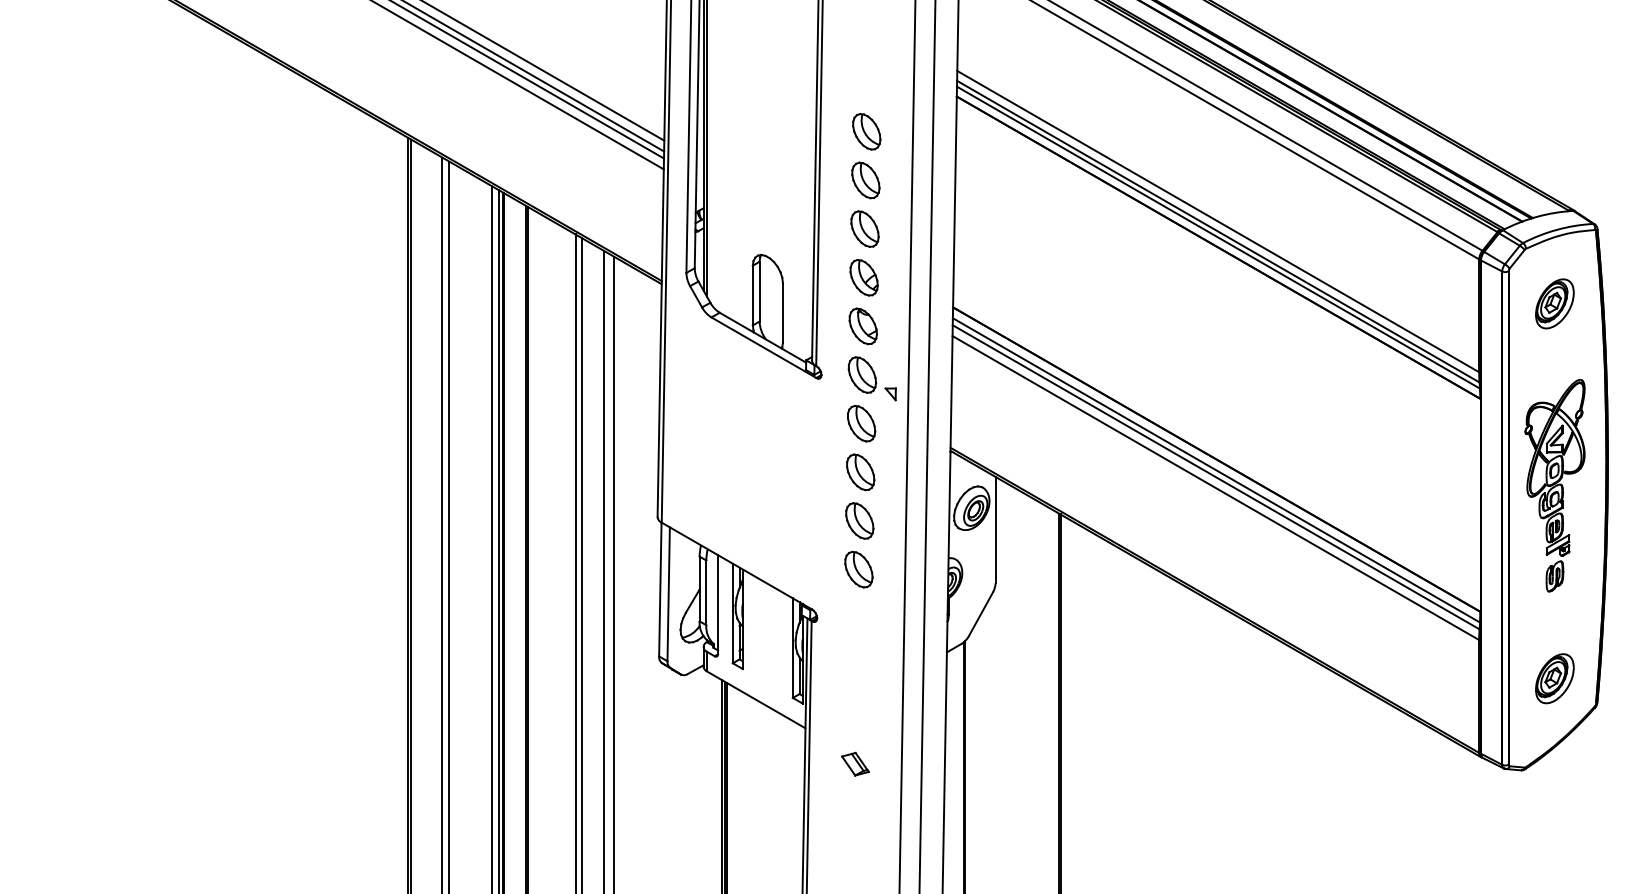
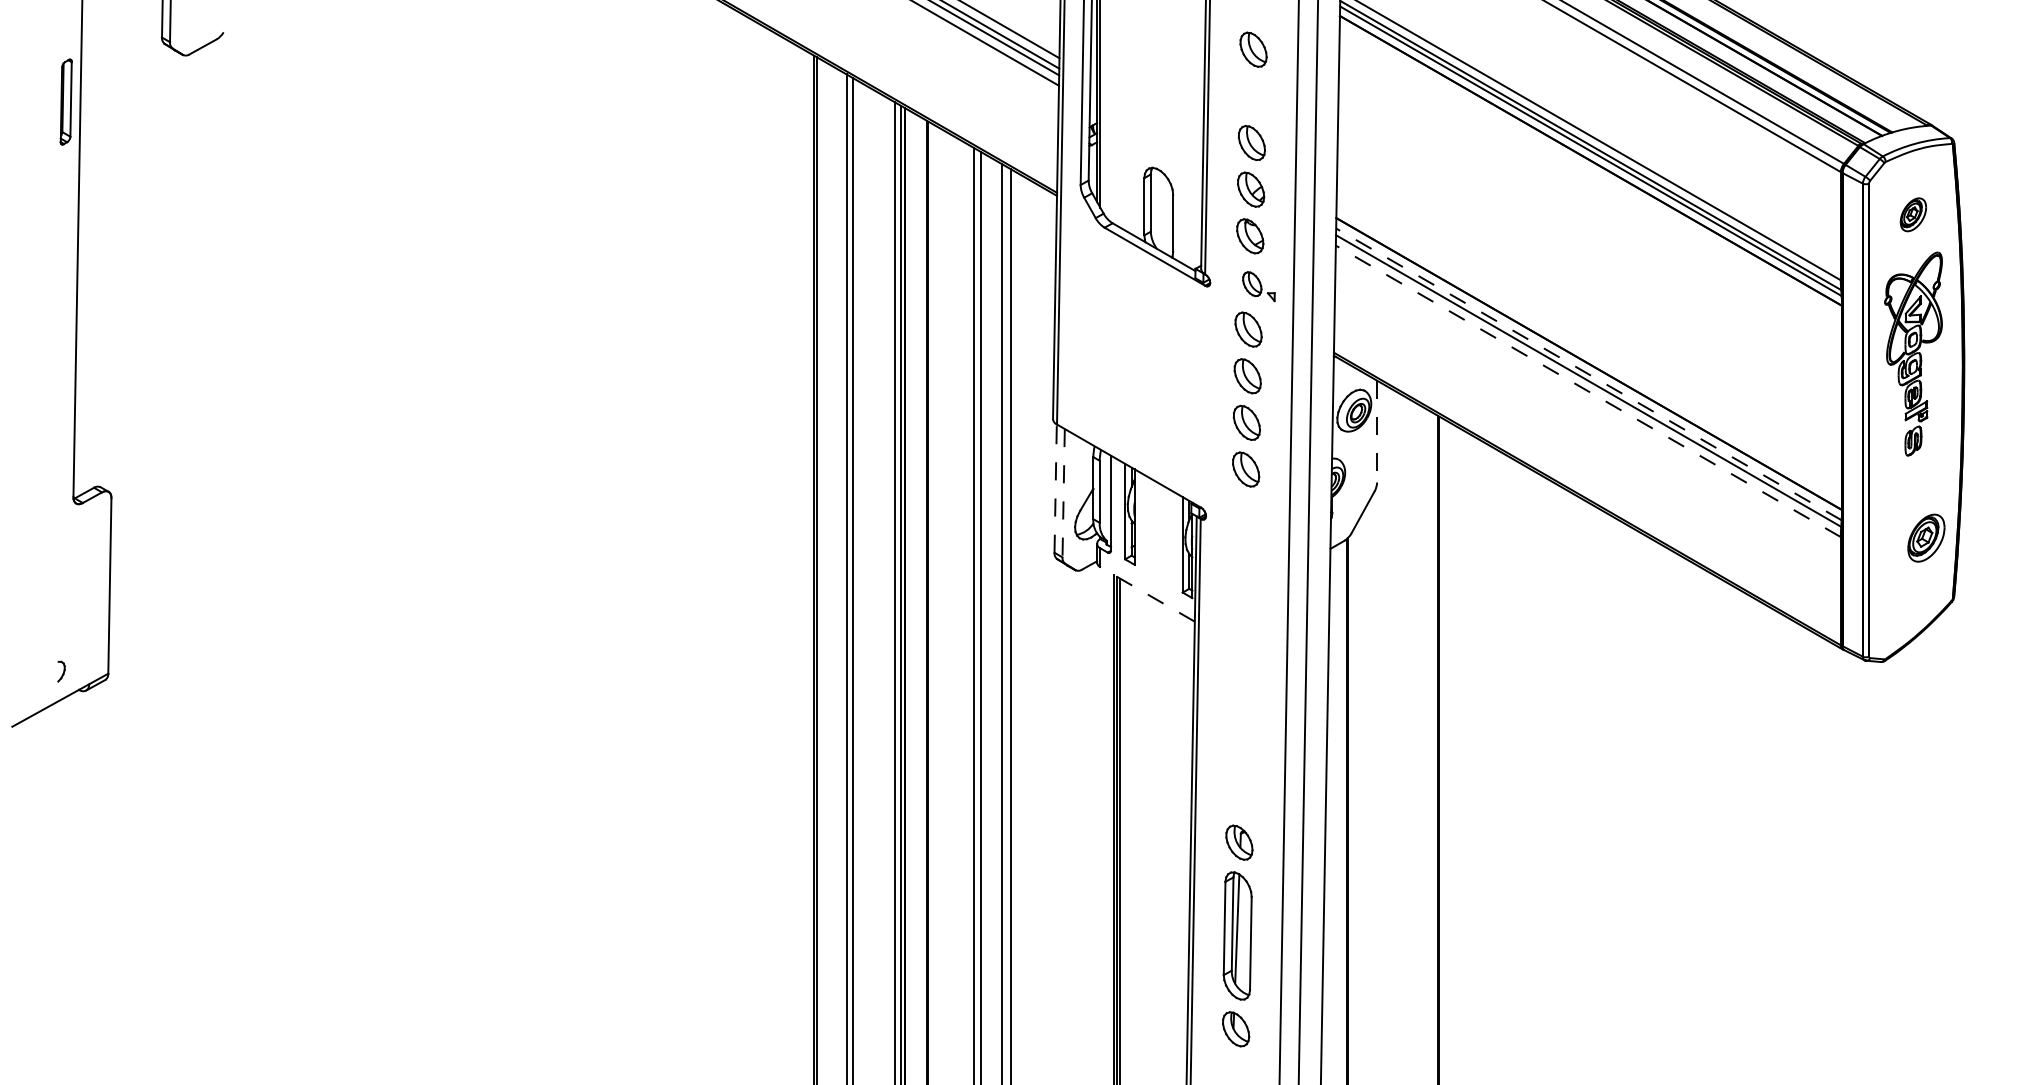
part: (865, 180) -> (1252, 96), removed
part: (1554, 303) -> (1913, 214), size x0.7
part: (871, 378) -> (1258, 286), size x0.7
line: (1216, 470) -> (1588, 374), solid -> dashed
part: (1554, 485) -> (1913, 353), moved
line: (1216, 488) -> (1588, 391), solid -> dashed
line: (995, 529) -> (1377, 431), solid -> dashed
line: (660, 589) -> (1055, 488), solid -> dashed
line: (668, 594) -> (1063, 493), solid -> dashed
part: (1554, 678) -> (1926, 537), moved
line: (756, 699) -> (1147, 594), solid -> dashed
part: (855, 764) -> (1242, 656), removed

